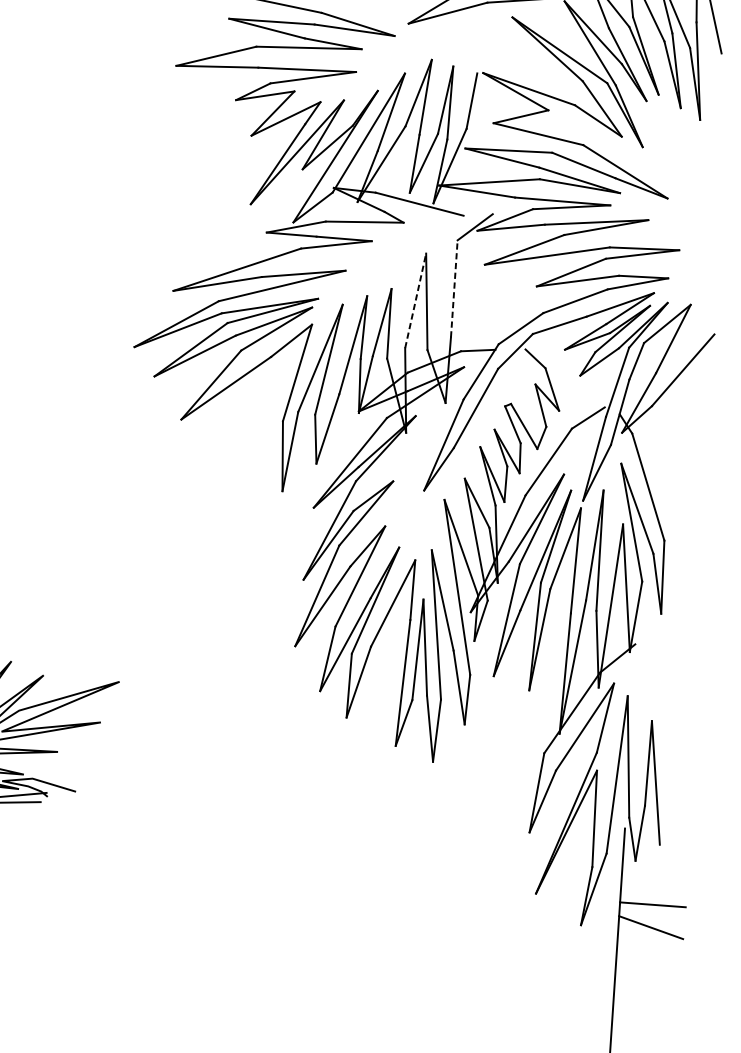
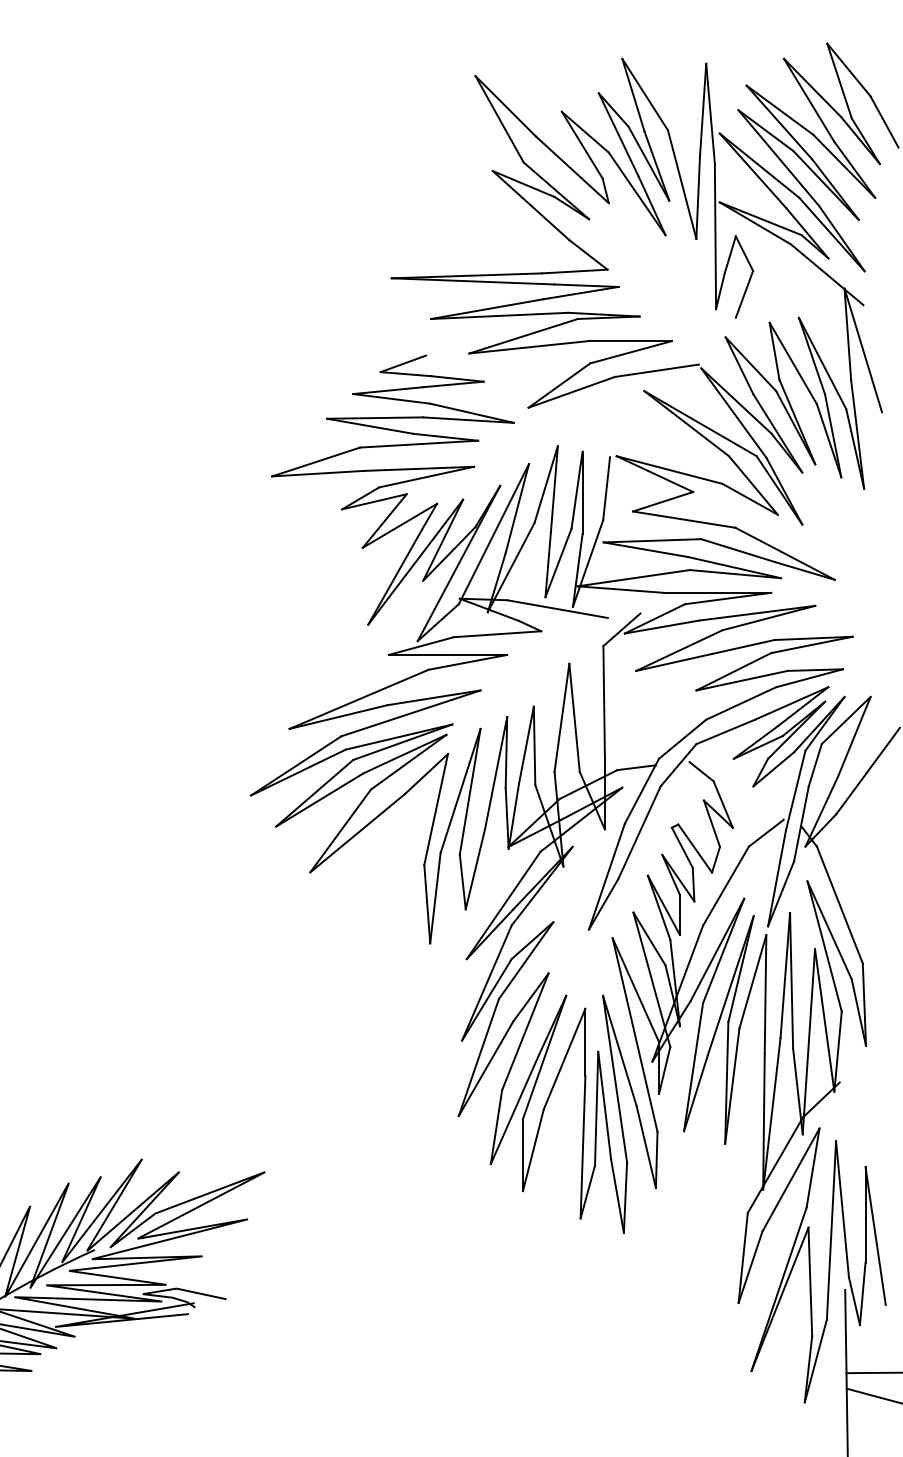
line: (454, 288) -> (604, 700), dashed -> solid
line: (415, 300) -> (561, 717), dashed -> solid

